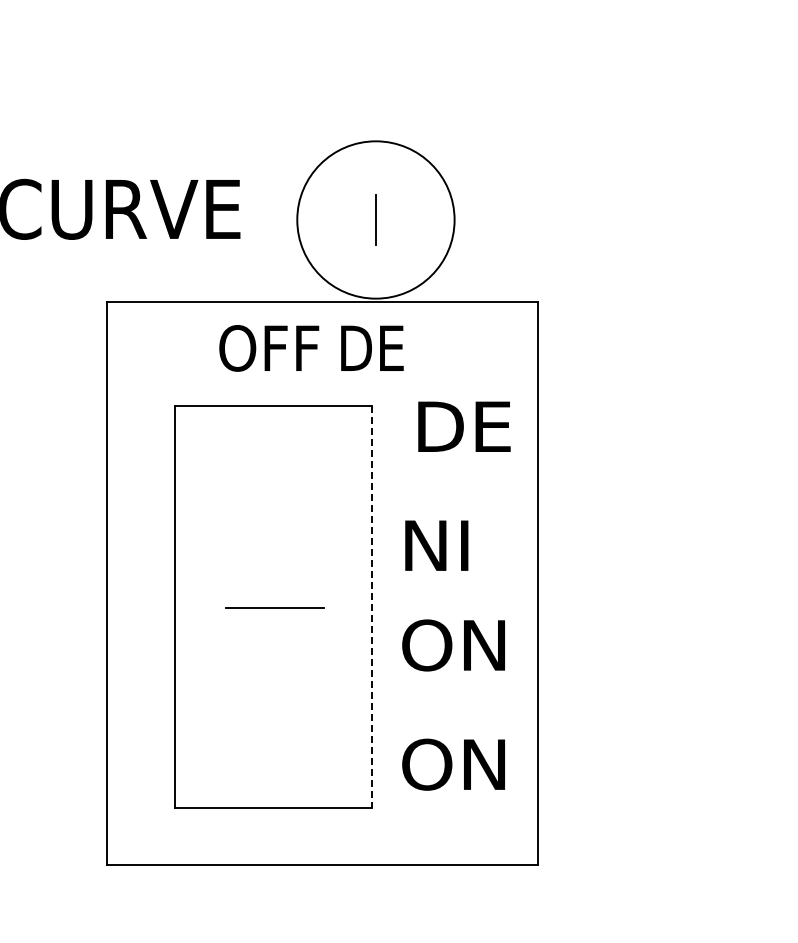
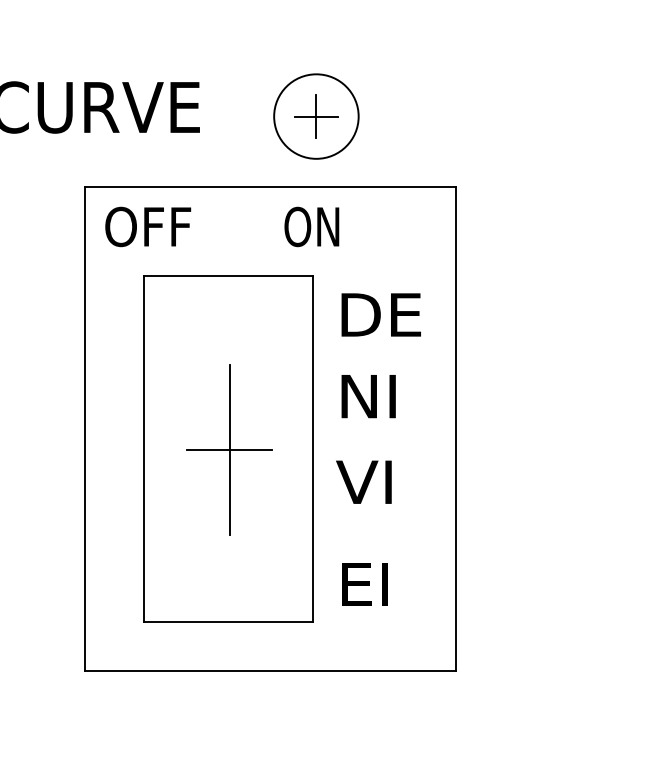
circle: (375, 219) -> (316, 116), size x0.62
line: (375, 220) -> (316, 117), added
text: (269, 348) -> (148, 227), moved
text: (370, 348) -> (311, 227), DE -> ON
text: (464, 426) -> (381, 314), moved
line: (372, 606) -> (313, 448), dashed -> solid
line: (274, 607) -> (229, 449), added
text: (451, 645) -> (381, 482), ON -> VI
text: (453, 764) -> (383, 584), ON -> EI

